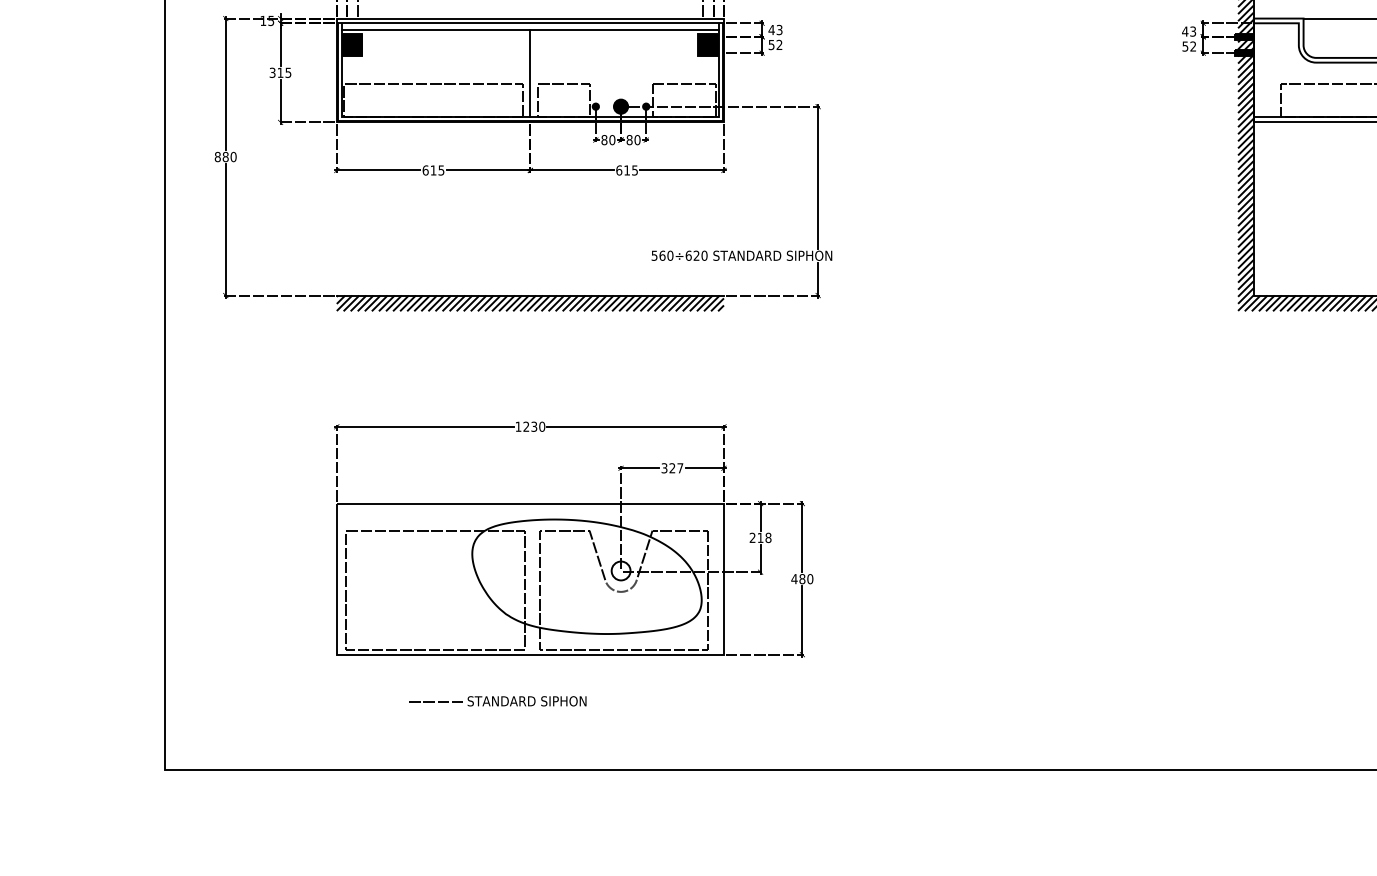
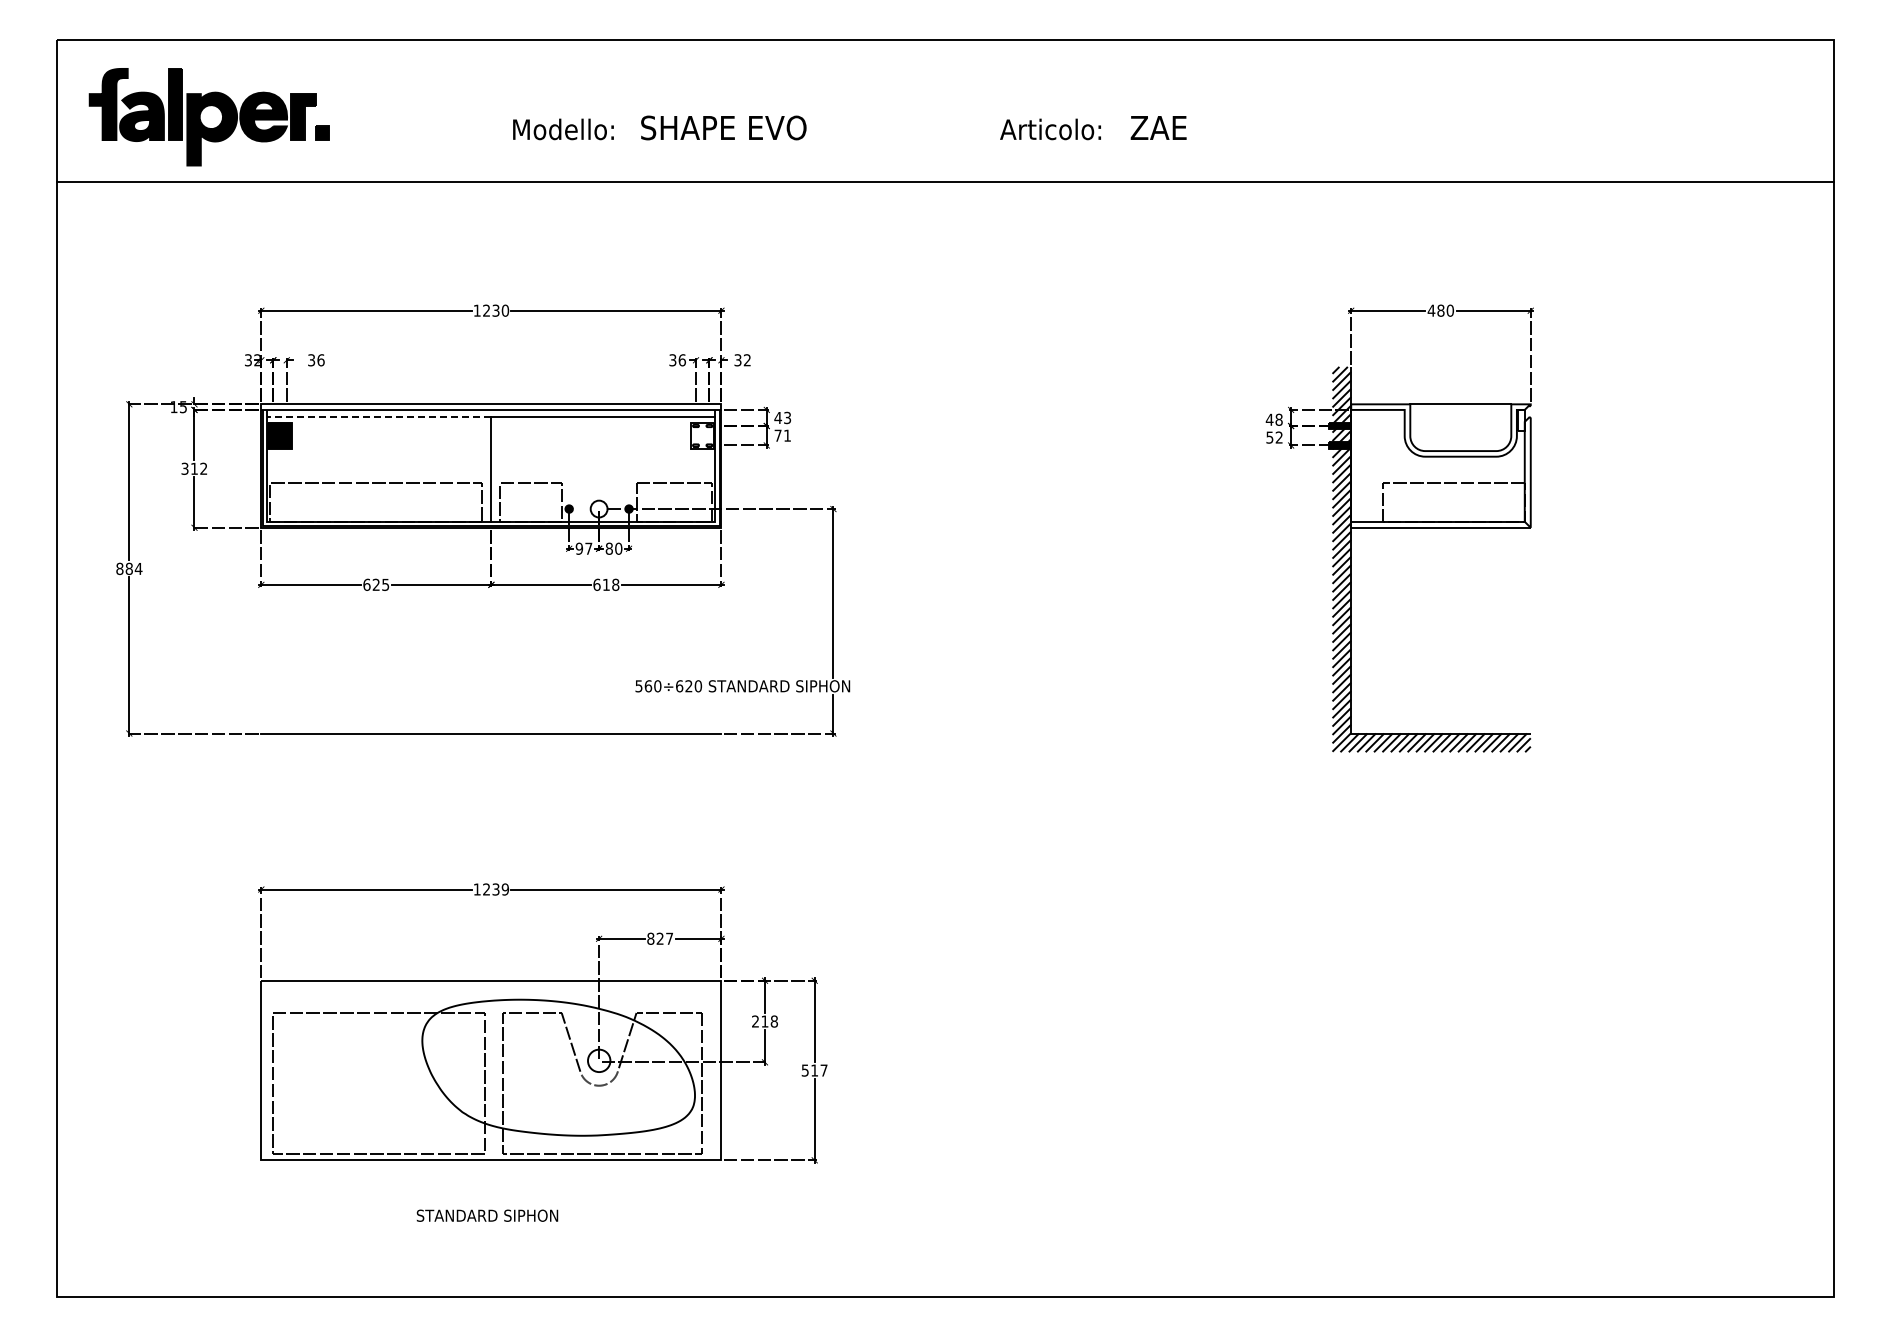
line: (435, 29) -> (378, 417), solid -> dashed
text: (1192, 31) -> (1278, 419), 43 -> 48
hatch: (708, 44) -> (702, 435), removed
text: (775, 44) -> (782, 435), 52 -> 71
text: (288, 72) -> (203, 468), 315 -> 312
fill: (620, 106) -> (598, 508), removed
text: (607, 139) -> (583, 548), 80 -> 97
text: (233, 156) -> (138, 568), 880 -> 884
text: (432, 170) -> (375, 584), 615 -> 625
text: (634, 170) -> (615, 584), 615 -> 618
hatch: (530, 303) -> (491, 742), removed
text: (541, 426) -> (504, 889), 1230 -> 1239
text: (664, 468) -> (650, 938), 327 -> 827
text: (802, 579) -> (814, 1070), 480 -> 517
line: (437, 701) -> (380, 1216), removed

